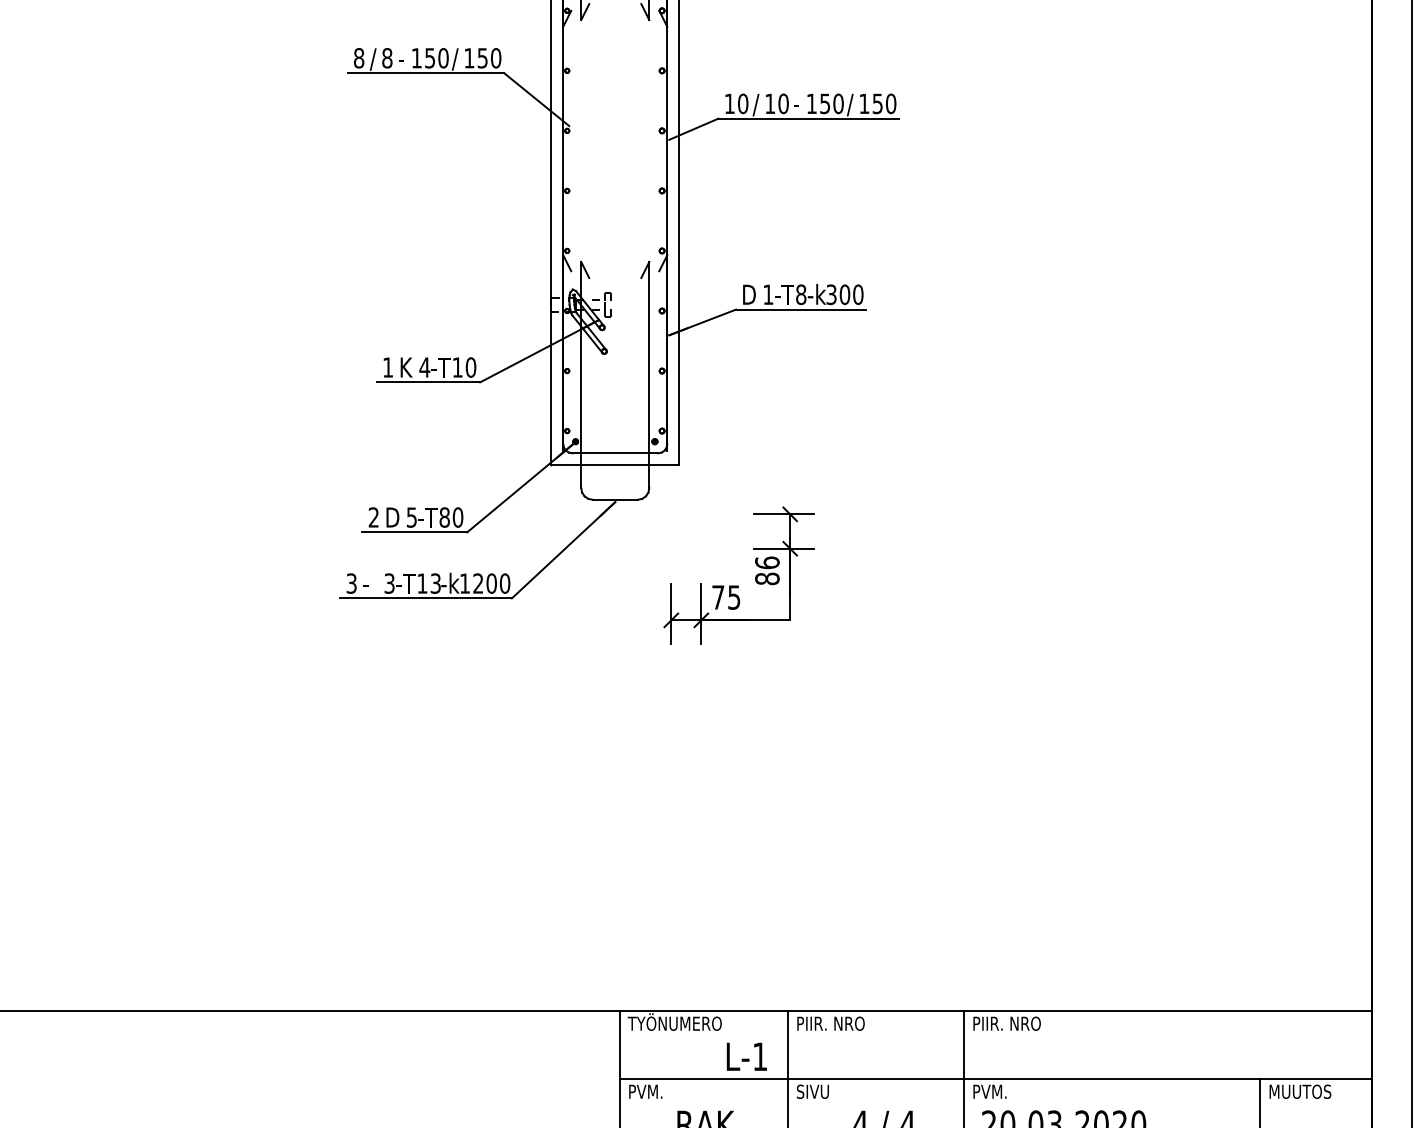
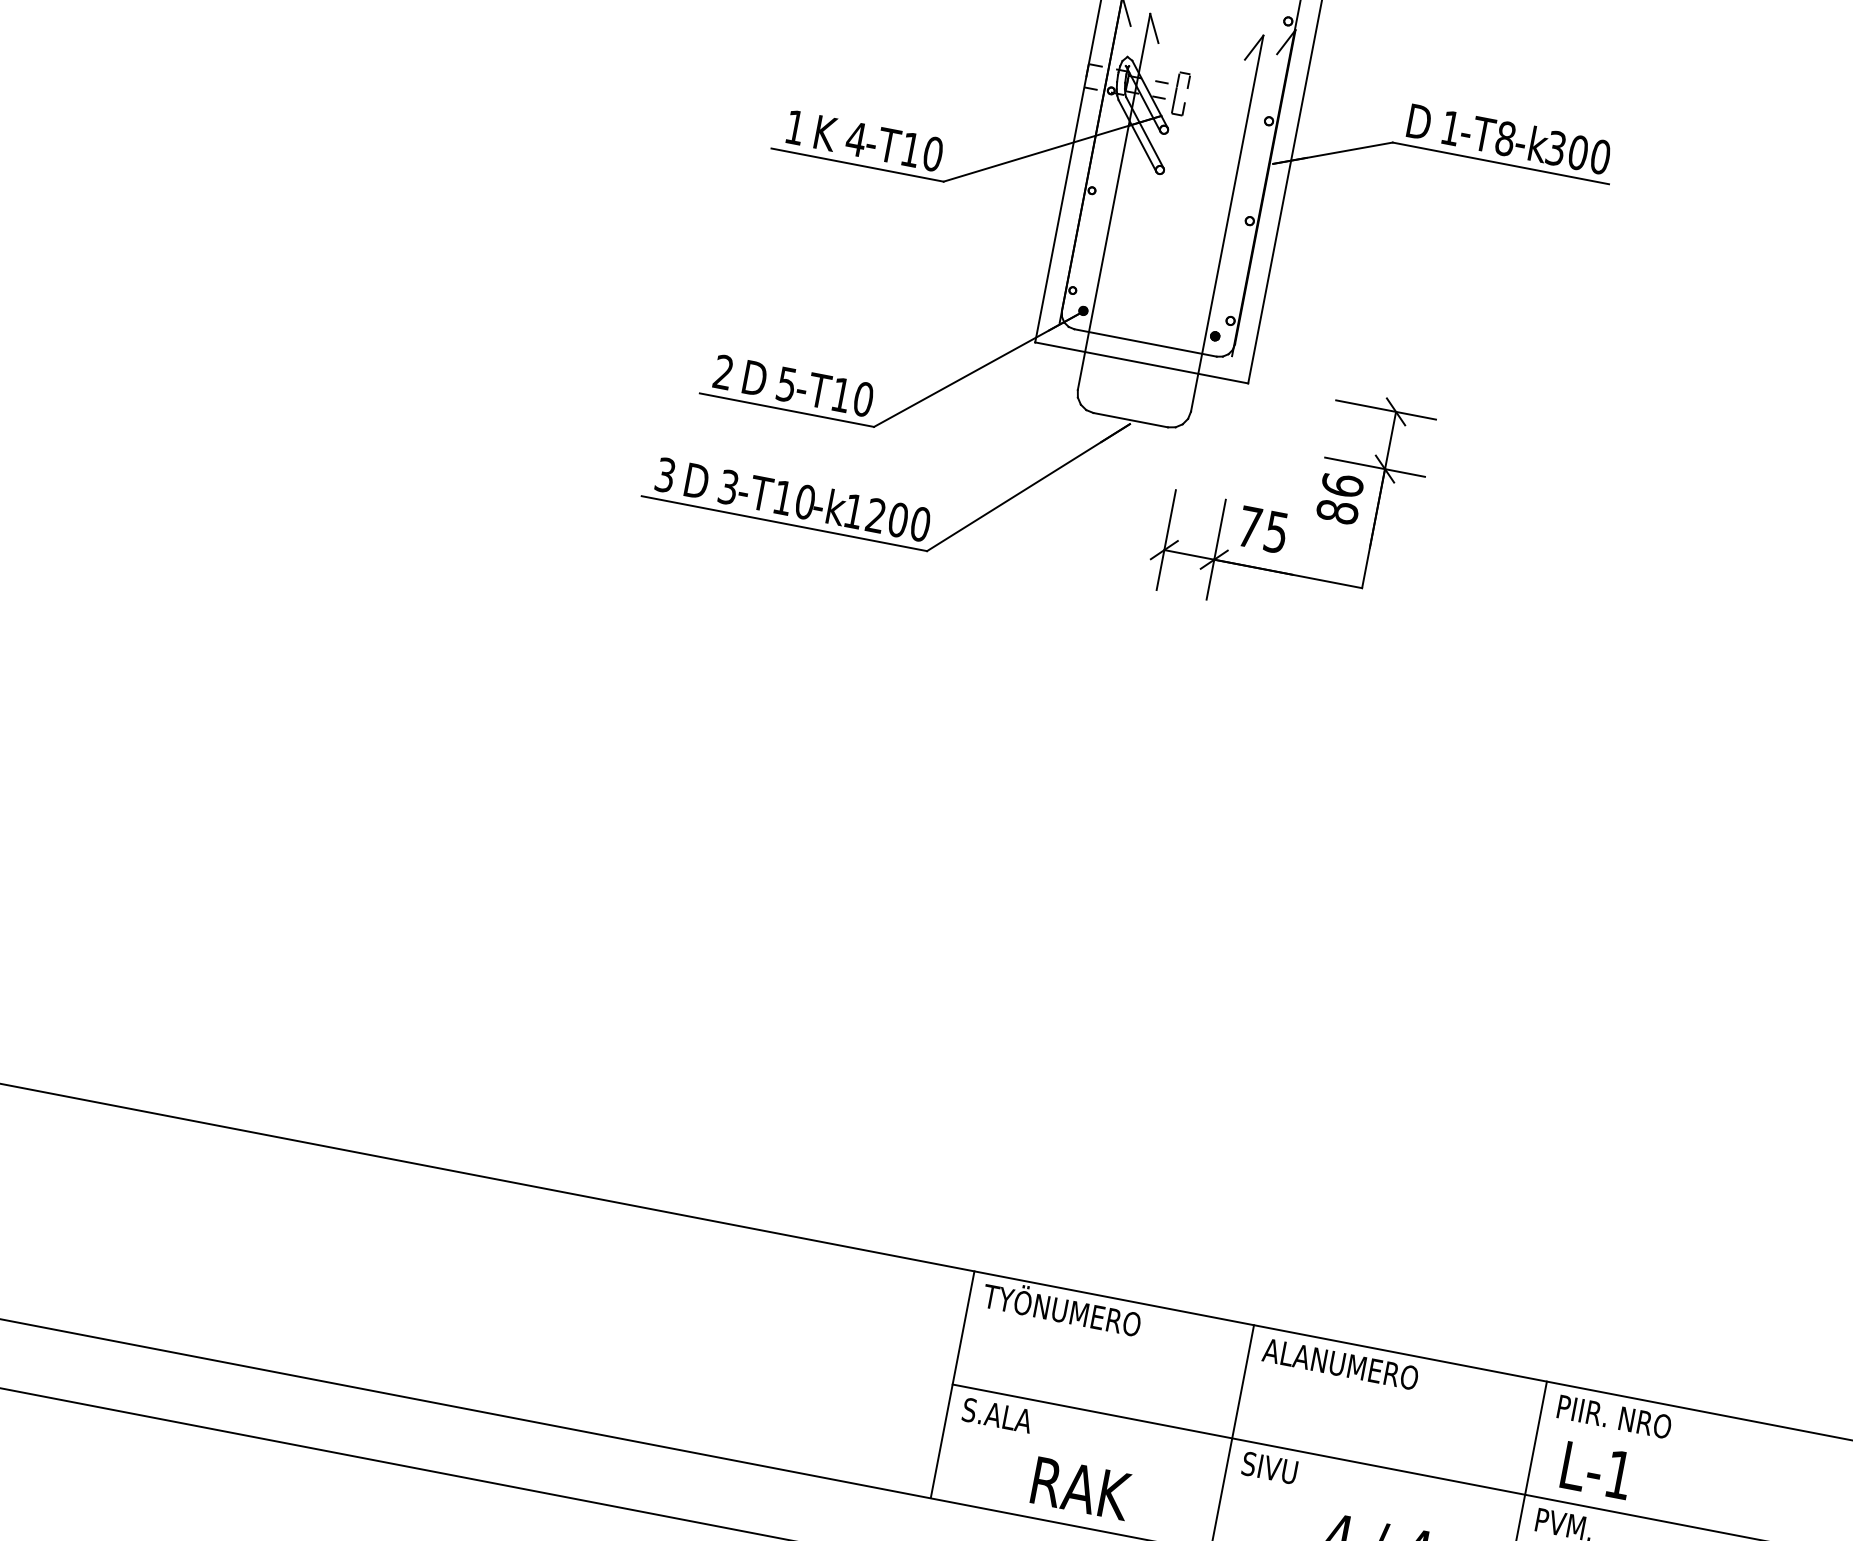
text: (444, 517) -> (841, 394), 80 -> 10
text: (370, 583) -> (696, 481), - -> D
text: (435, 583) -> (804, 501), 13 -> 10
part: (738, 585) -> (1287, 513), moved
text: (842, 1023) -> (1340, 1363), PIIR. NRO -> ALANUMERO
text: (746, 1056) -> (1596, 1470), moved
text: (648, 1091) -> (996, 1414), PVM. -> S.ALA

